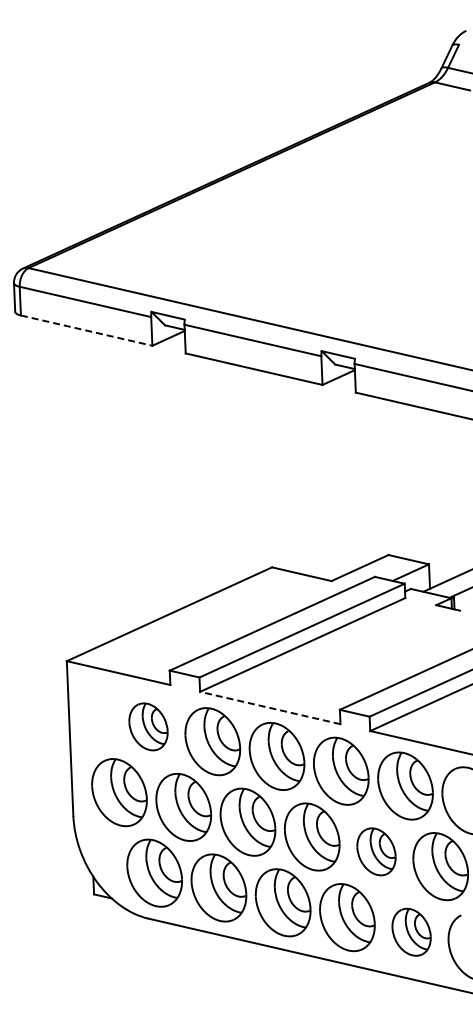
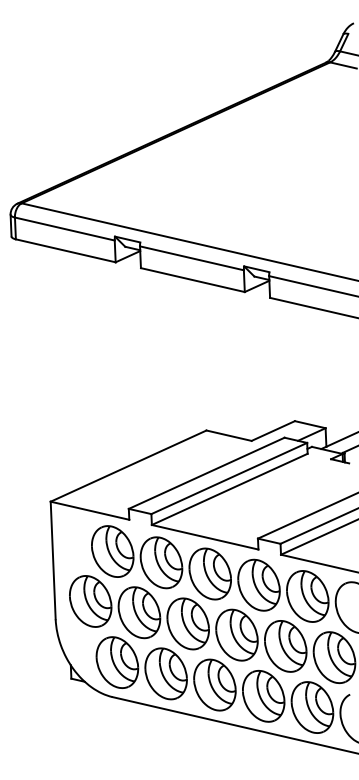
line: (87, 330) -> (66, 250), dashed -> solid
line: (269, 707) -> (204, 536), dashed -> solid
part: (148, 726) -> (112, 551), size x1.43
part: (376, 851) -> (285, 646), size x1.43
part: (411, 931) -> (312, 706), size x1.43

